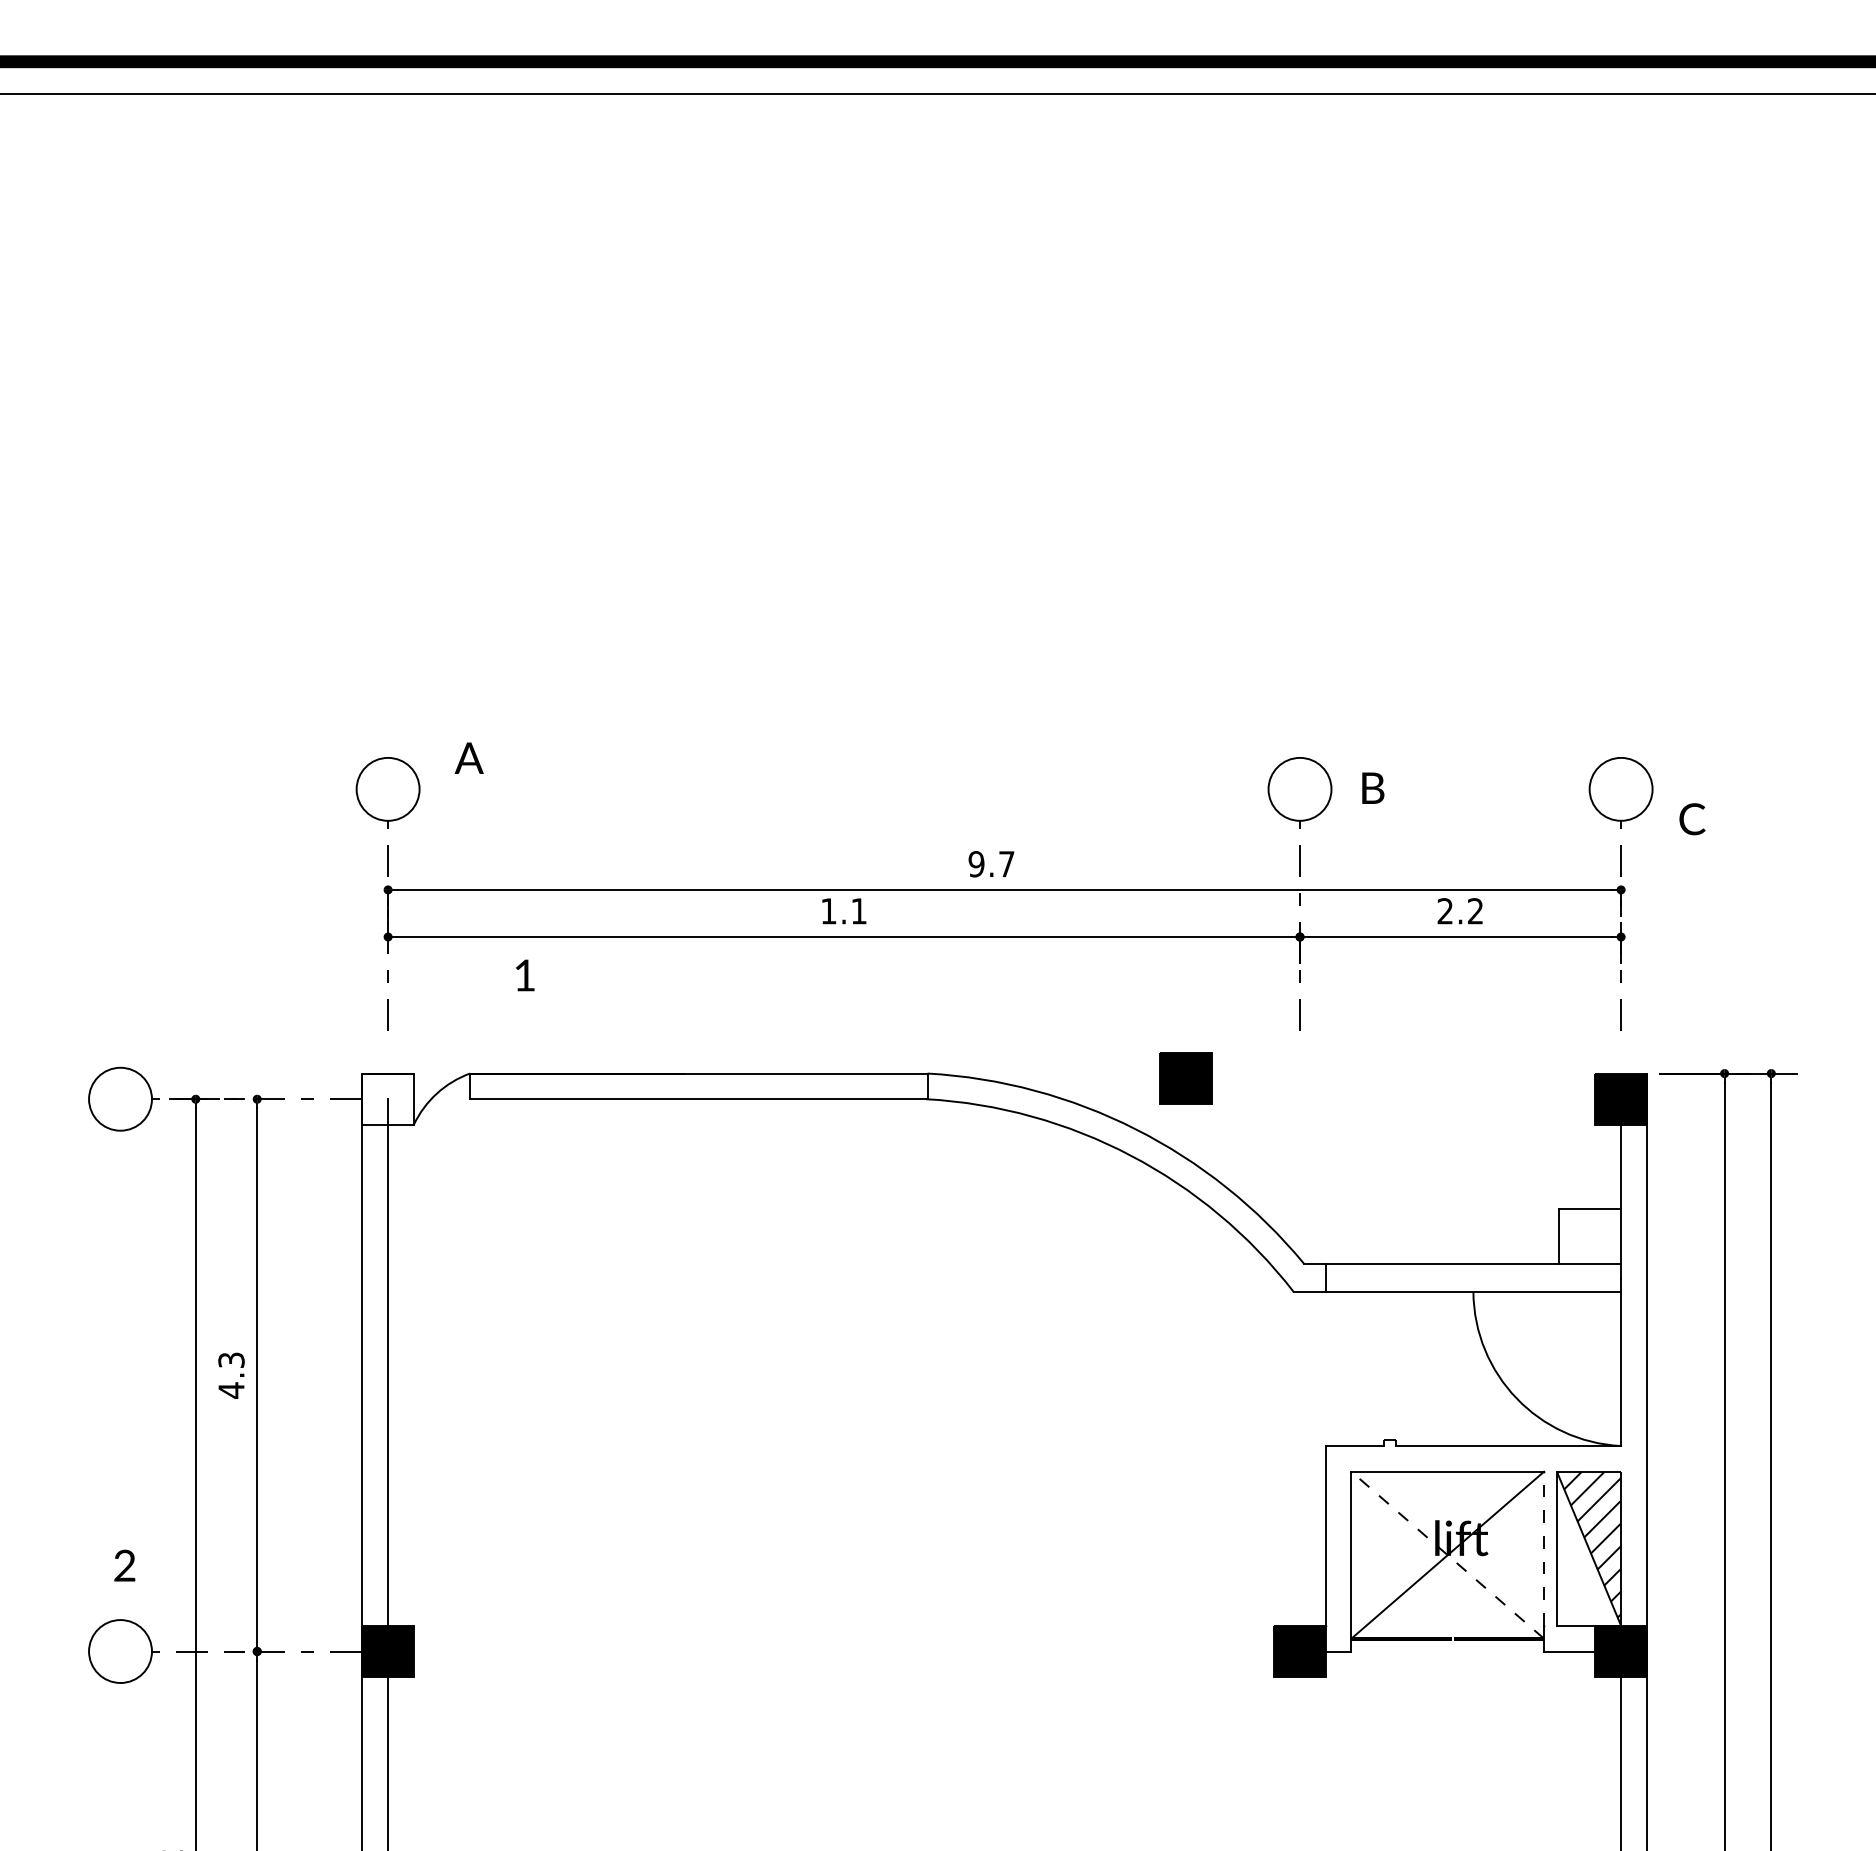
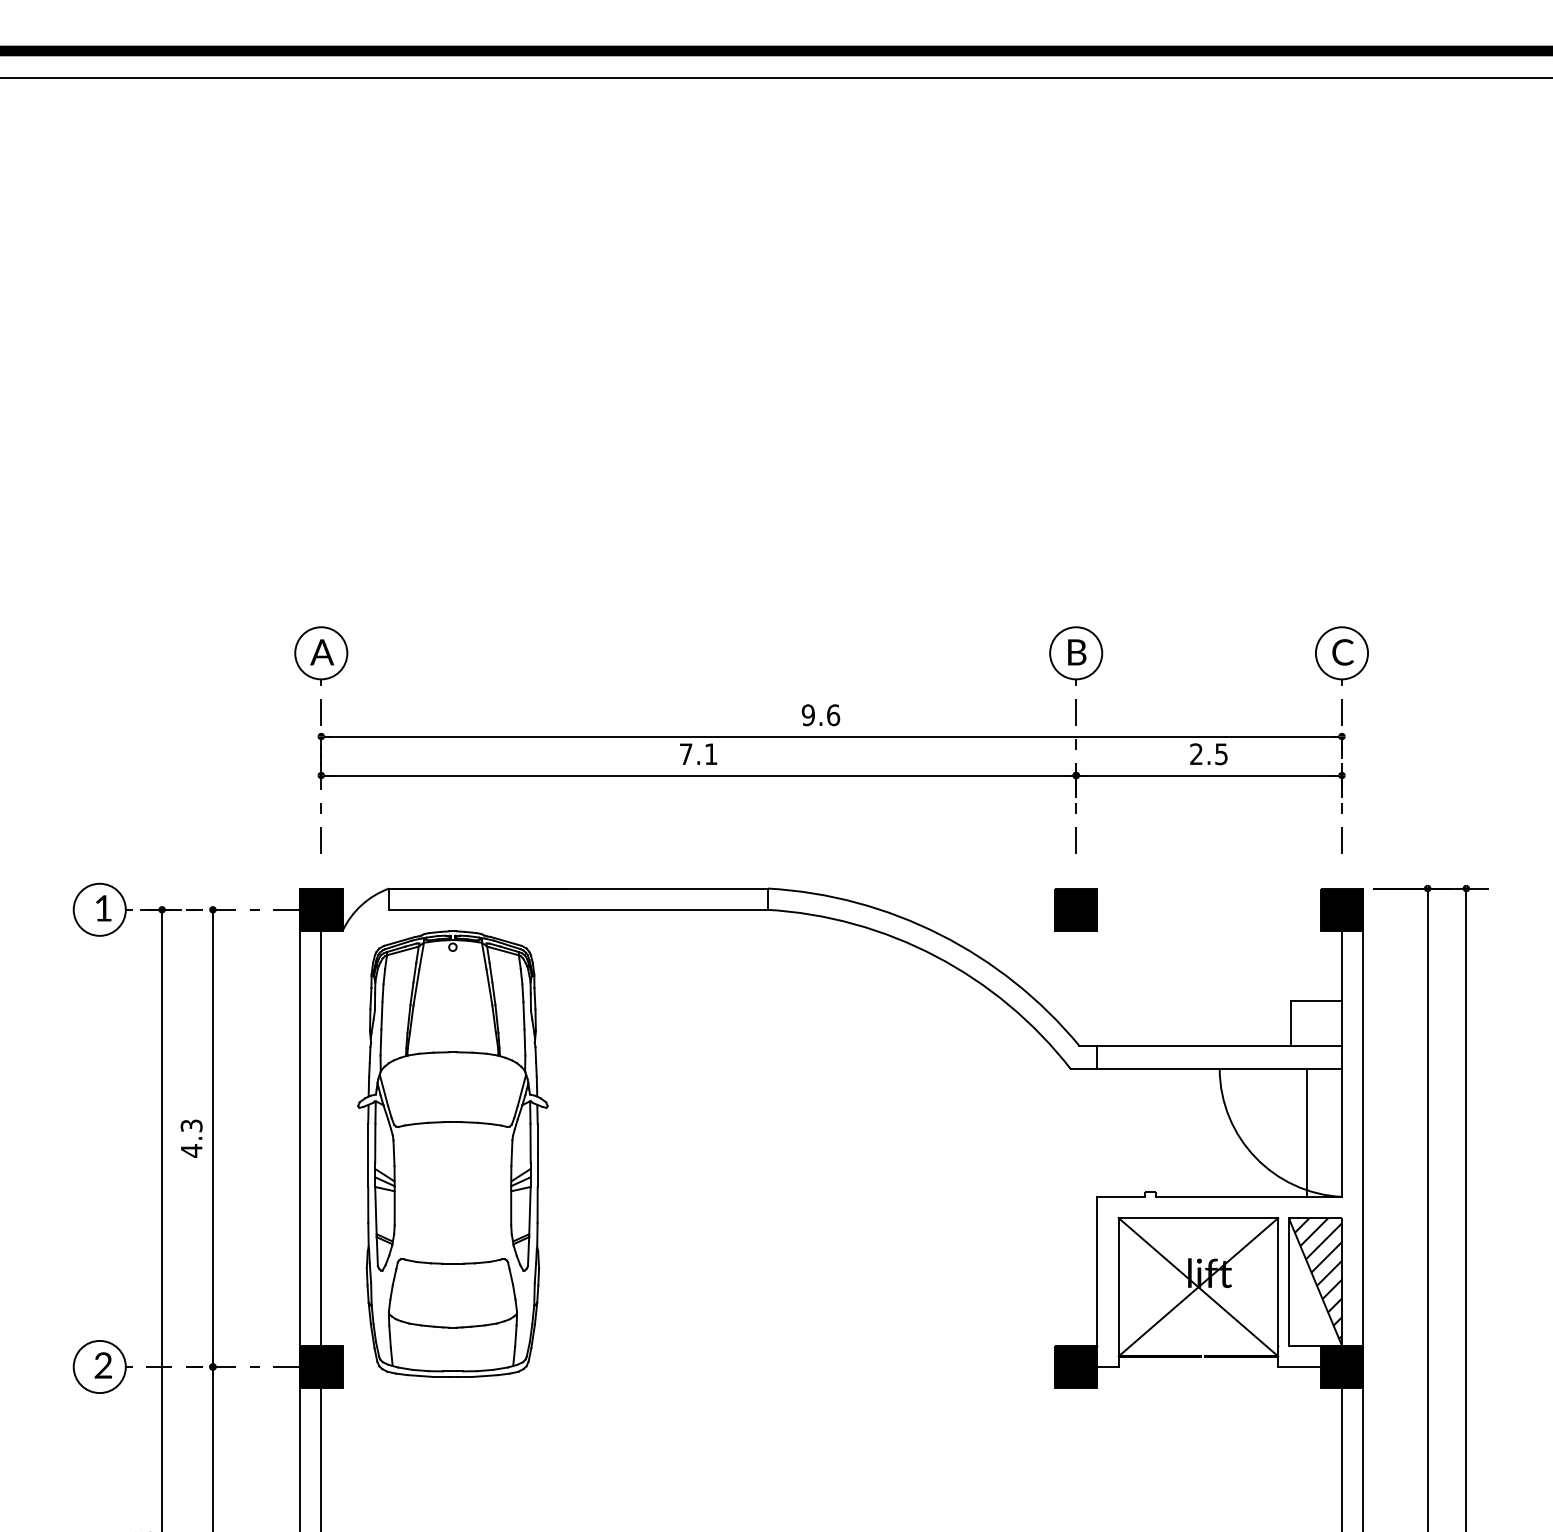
text: (468, 757) -> (321, 651), moved
text: (1373, 787) -> (1077, 651), moved
text: (1692, 819) -> (1343, 652), moved
text: (1006, 864) -> (833, 715), 9.7 -> 9.6
text: (828, 911) -> (685, 754), 1.1 -> 7.1
text: (1475, 911) -> (1221, 754), 2.2 -> 2.5
text: (525, 975) -> (103, 908), moved
part: (1185, 1078) -> (1075, 910), moved
fill: (387, 1098) -> (320, 909), added
line: (1578, 1368) -> (1306, 1132), added
part: (546, 1394) -> (452, 1154), added
line: (1544, 1548) -> (1278, 1281), dashed -> solid
line: (1447, 1554) -> (1198, 1286), dashed -> solid
text: (124, 1565) -> (103, 1365), moved

